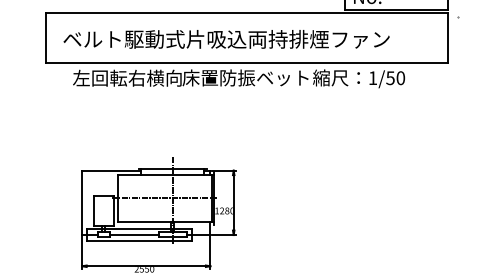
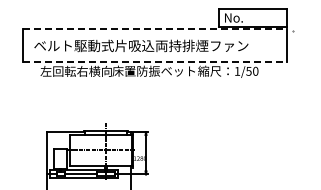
line: (248, 12) -> (155, 28), solid -> dashed
line: (248, 63) -> (155, 61), solid -> dashed

